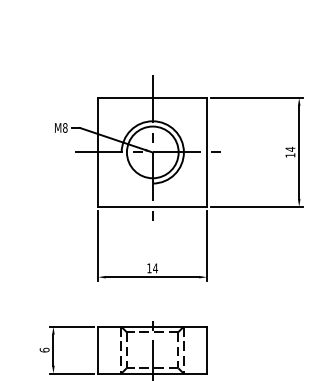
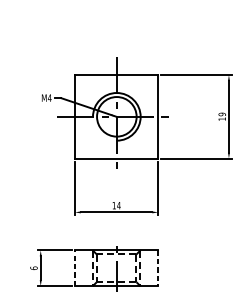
text: (64, 127) -> (49, 97), M8 -> M4
text: (290, 148) -> (222, 113), 14 -> 19
line: (98, 349) -> (75, 267), solid -> dashed
line: (207, 350) -> (158, 268), solid -> dashed

